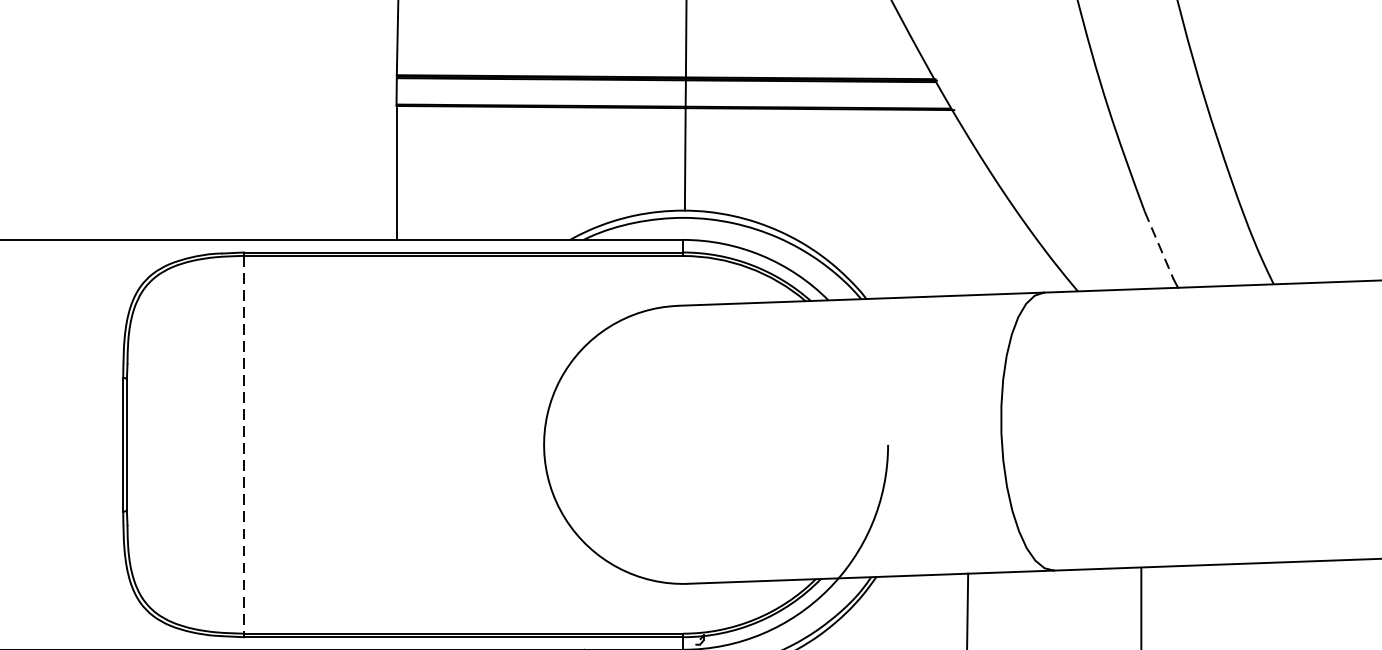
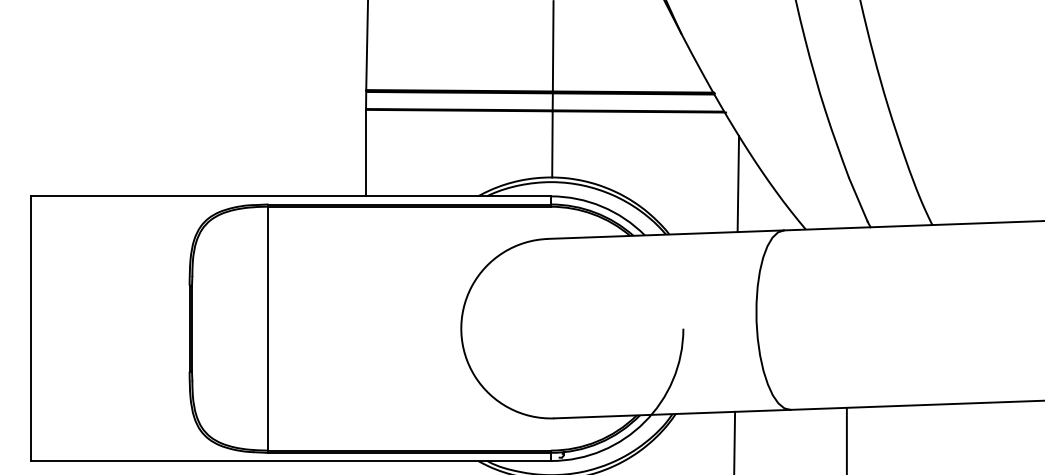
line: (973, 219) -> (738, 183), added
line: (1159, 244) -> (858, 199), dashed -> solid
line: (243, 444) -> (267, 328), dashed -> solid

